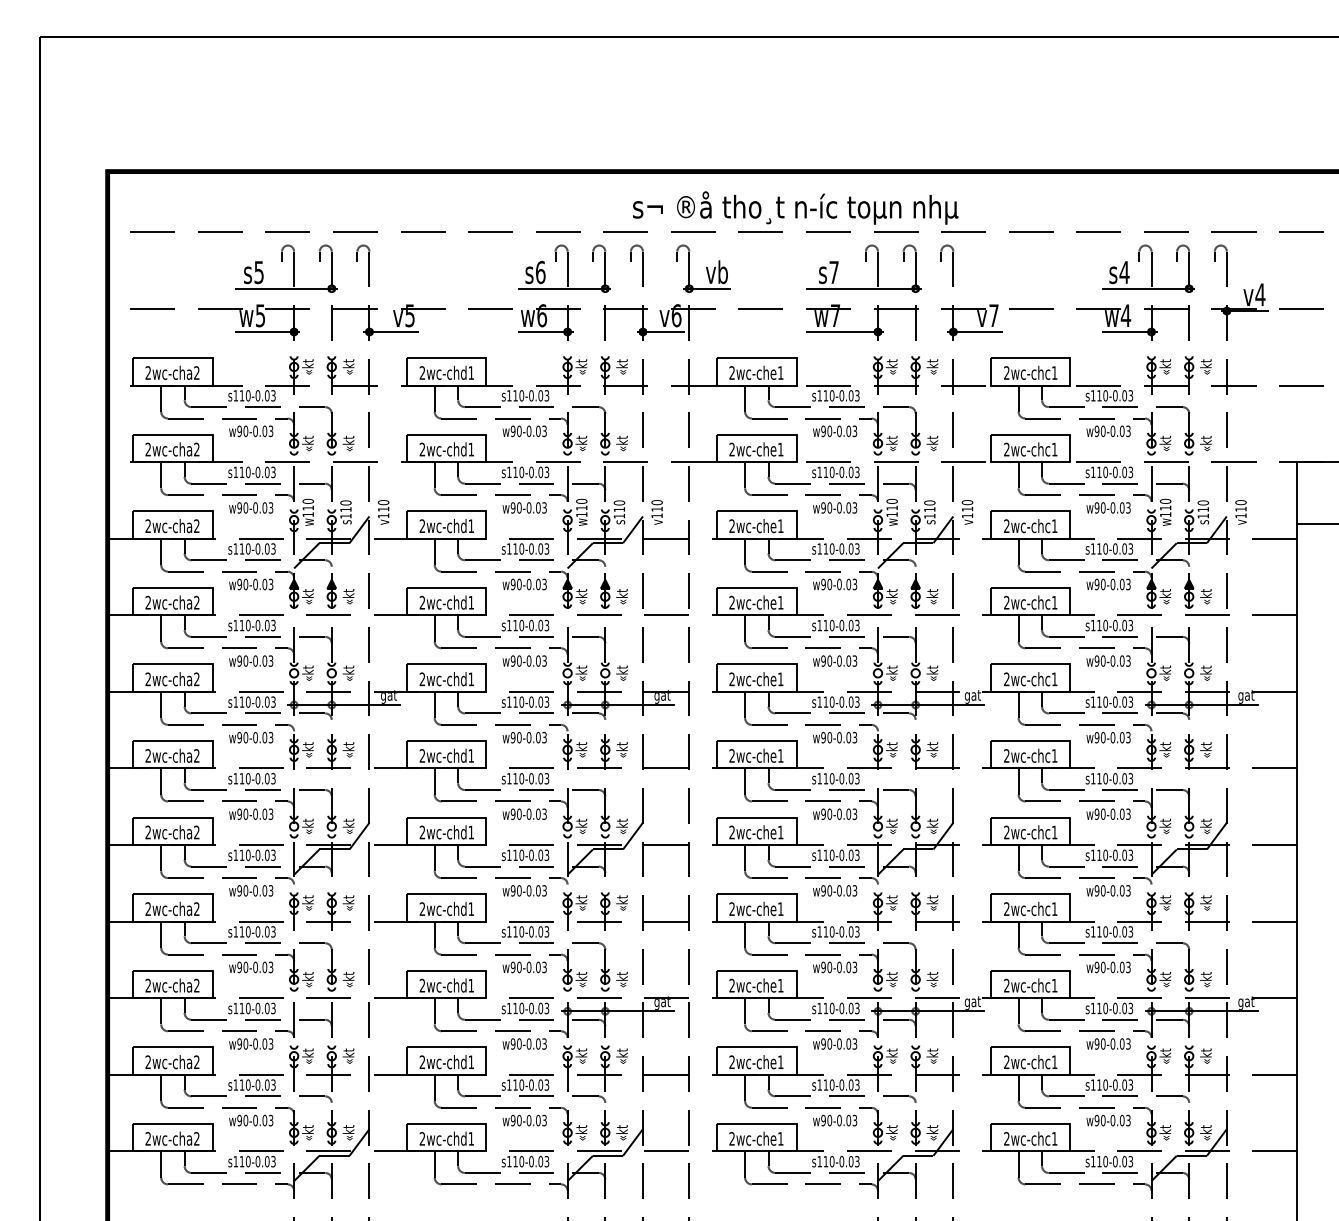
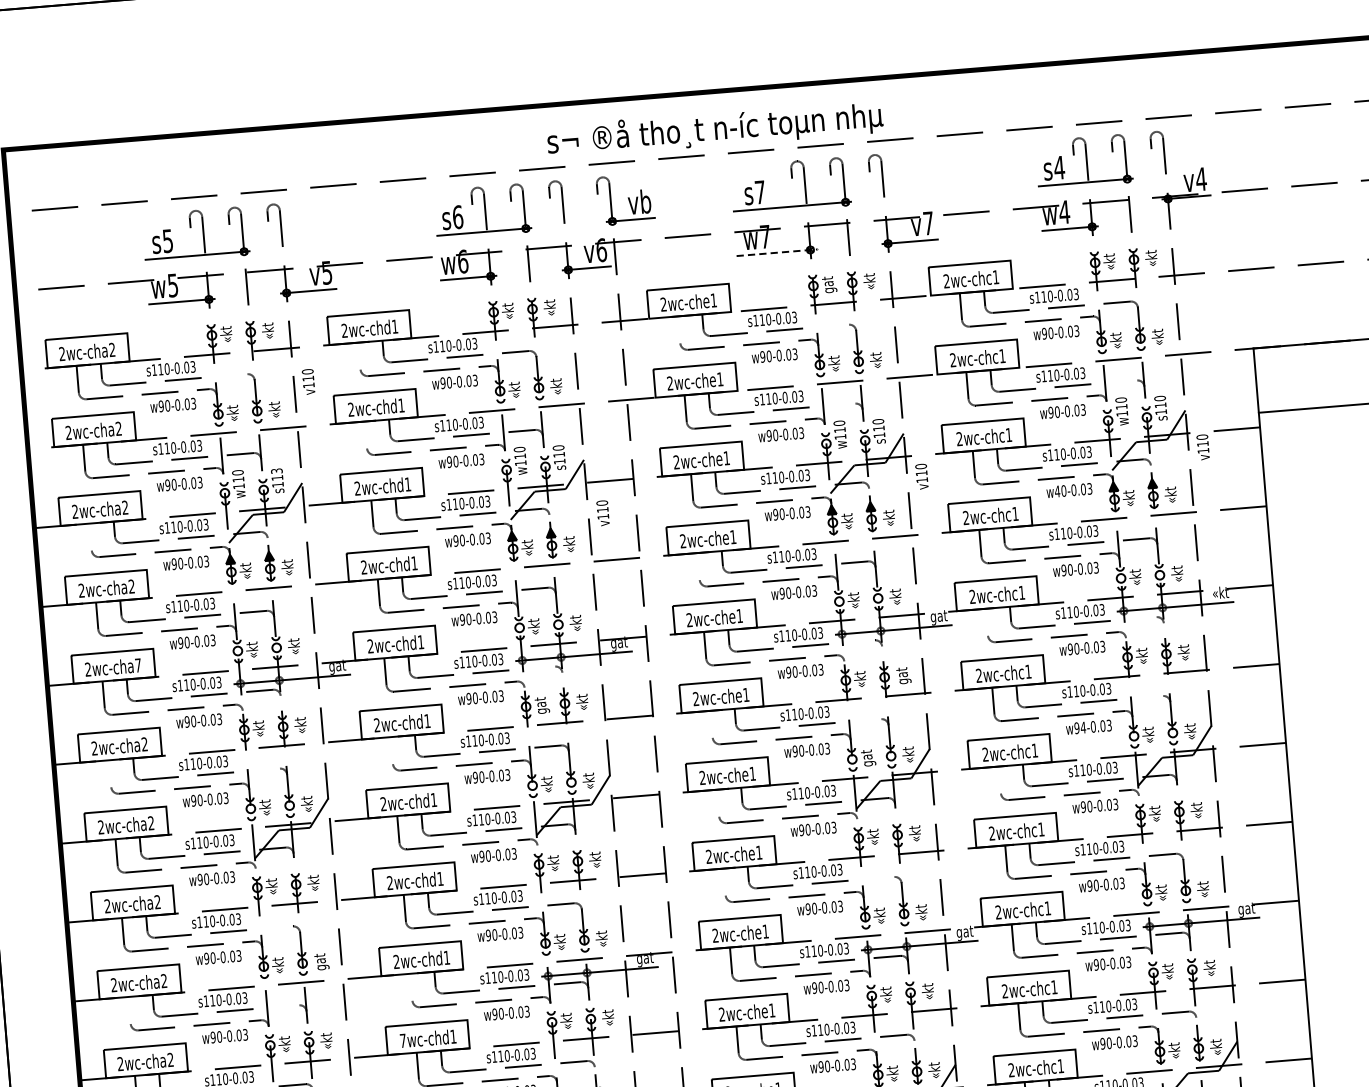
line: (845, 332) -> (777, 253), solid -> dashed
text: (893, 367) -> (829, 285), «kt -> gat
line: (434, 398) -> (359, 356), removed
line: (745, 398) -> (679, 329), removed
line: (311, 407) -> (233, 375), removed
line: (895, 407) -> (834, 326), removed
line: (434, 475) -> (365, 435), removed
line: (895, 483) -> (841, 404), removed
line: (1169, 483) -> (1123, 381), removed
text: (345, 502) -> (276, 470), s110 -> s113
text: (383, 512) -> (308, 382), moved
text: (656, 512) -> (602, 513), moved
text: (967, 512) -> (921, 476), moved
text: (1240, 512) -> (1202, 447), moved
line: (161, 551) -> (90, 536), removed
text: (1096, 584) -> (1056, 491), w90-0.03 -> w40-0.03
line: (745, 628) -> (699, 566), removed
text: (196, 679) -> (137, 665), 2wc-cha2 -> 2wc-cha7
text: (1246, 696) -> (1220, 594), gat -> «kt
line: (1018, 704) -> (986, 621), removed
line: (585, 713) -> (541, 667), removed
line: (895, 713) -> (860, 641), removed
line: (1169, 713) -> (1143, 618), removed
text: (582, 749) -> (541, 705), «kt -> gat
text: (933, 749) -> (903, 675), «kt -> gat
line: (161, 781) -> (110, 773), removed
line: (434, 781) -> (391, 750), removed
line: (745, 781) -> (712, 724), removed
line: (311, 790) -> (265, 770), removed
line: (895, 790) -> (867, 720), removed
line: (1169, 790) -> (1149, 697), removed
text: (1102, 813) -> (1082, 726), w90-0.03 -> w94-0.03
text: (893, 826) -> (868, 758), «kt -> gat
line: (745, 858) -> (718, 803), removed
line: (1018, 858) -> (999, 780), removed
line: (745, 934) -> (725, 881), removed
line: (311, 943) -> (278, 927), removed
line: (895, 943) -> (880, 878), removed
text: (349, 979) -> (320, 961), «kt -> gat
line: (161, 1011) -> (129, 1010), removed
line: (434, 1011) -> (411, 987), removed
line: (311, 1019) -> (285, 1006), removed
text: (422, 1061) -> (403, 1040), 2wc-chd1 -> 7wc-chd1

